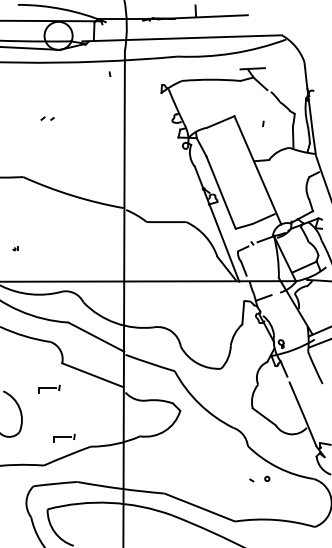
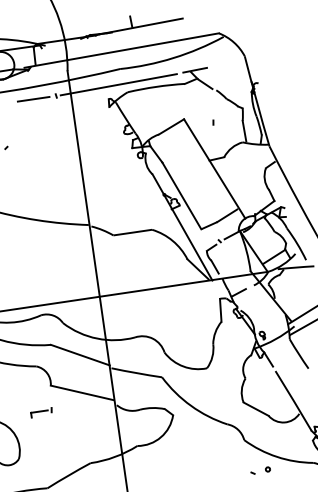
line: (173, 71) -> (118, 84), added
line: (86, 74) -> (33, 99), added
part: (64, 437) -> (63, 457), removed

